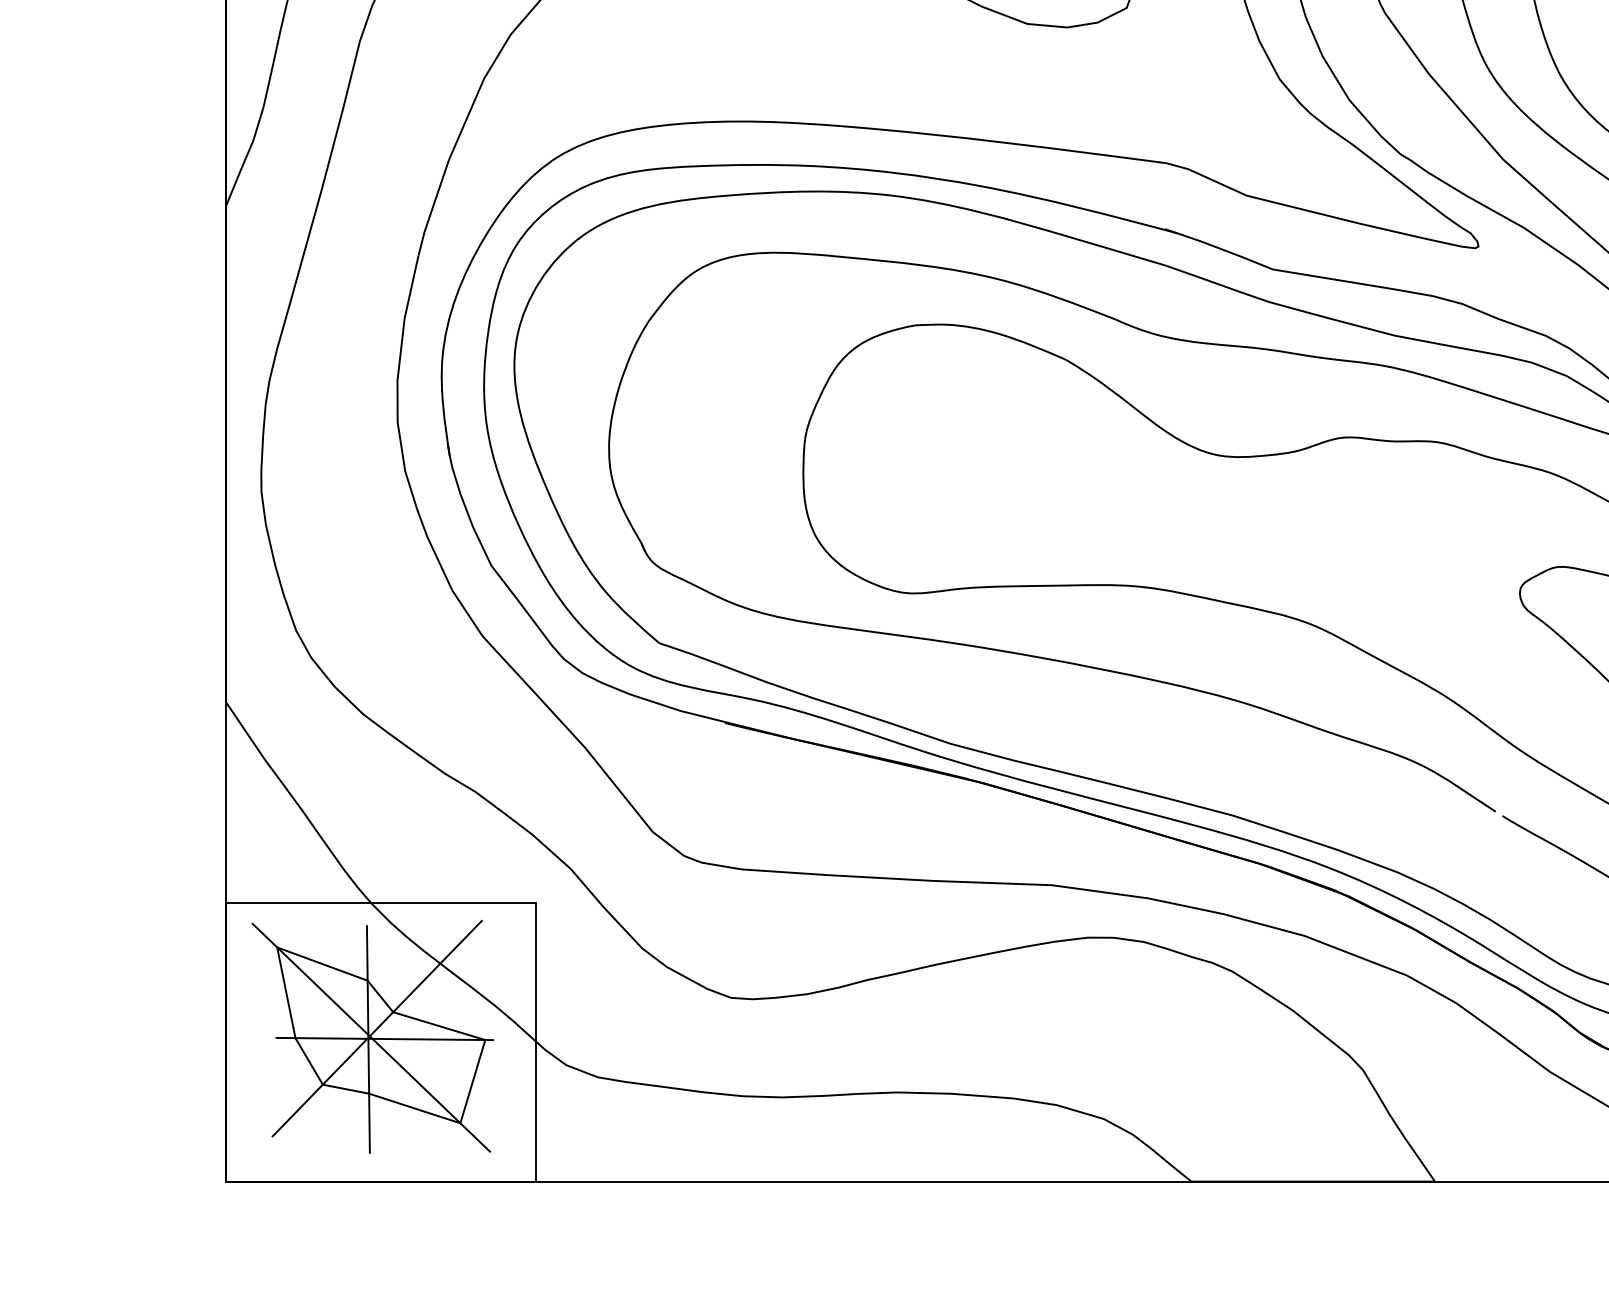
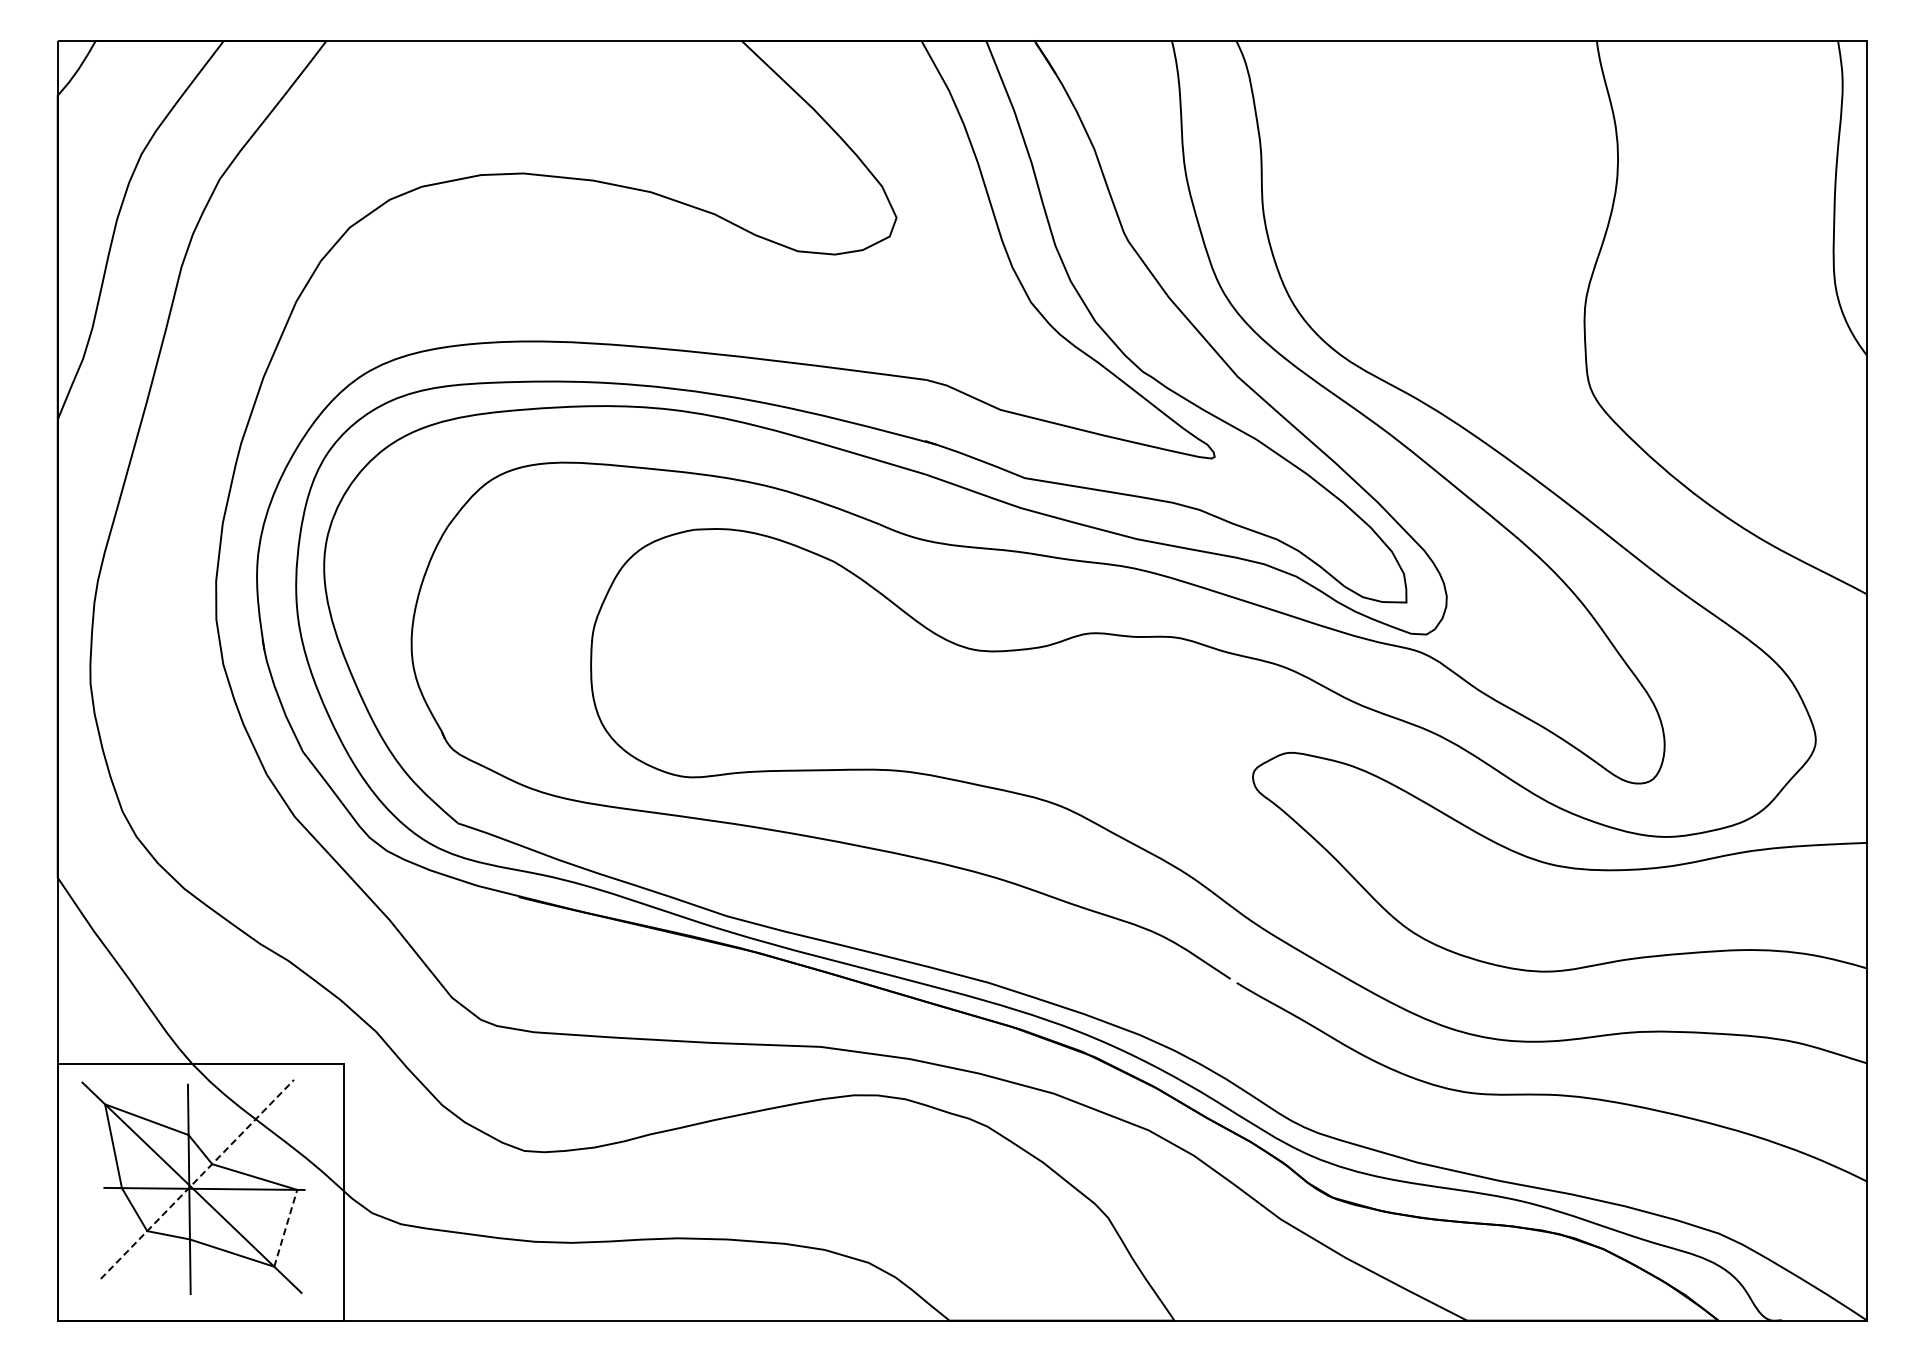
line: (377, 1028) -> (197, 1179), solid -> dashed
line: (472, 1080) -> (285, 1227), solid -> dashed

